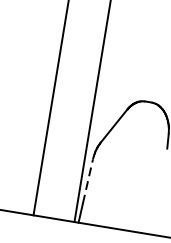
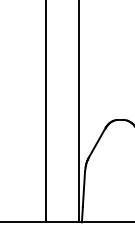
line: (87, 181) -> (83, 189), dashed -> solid

